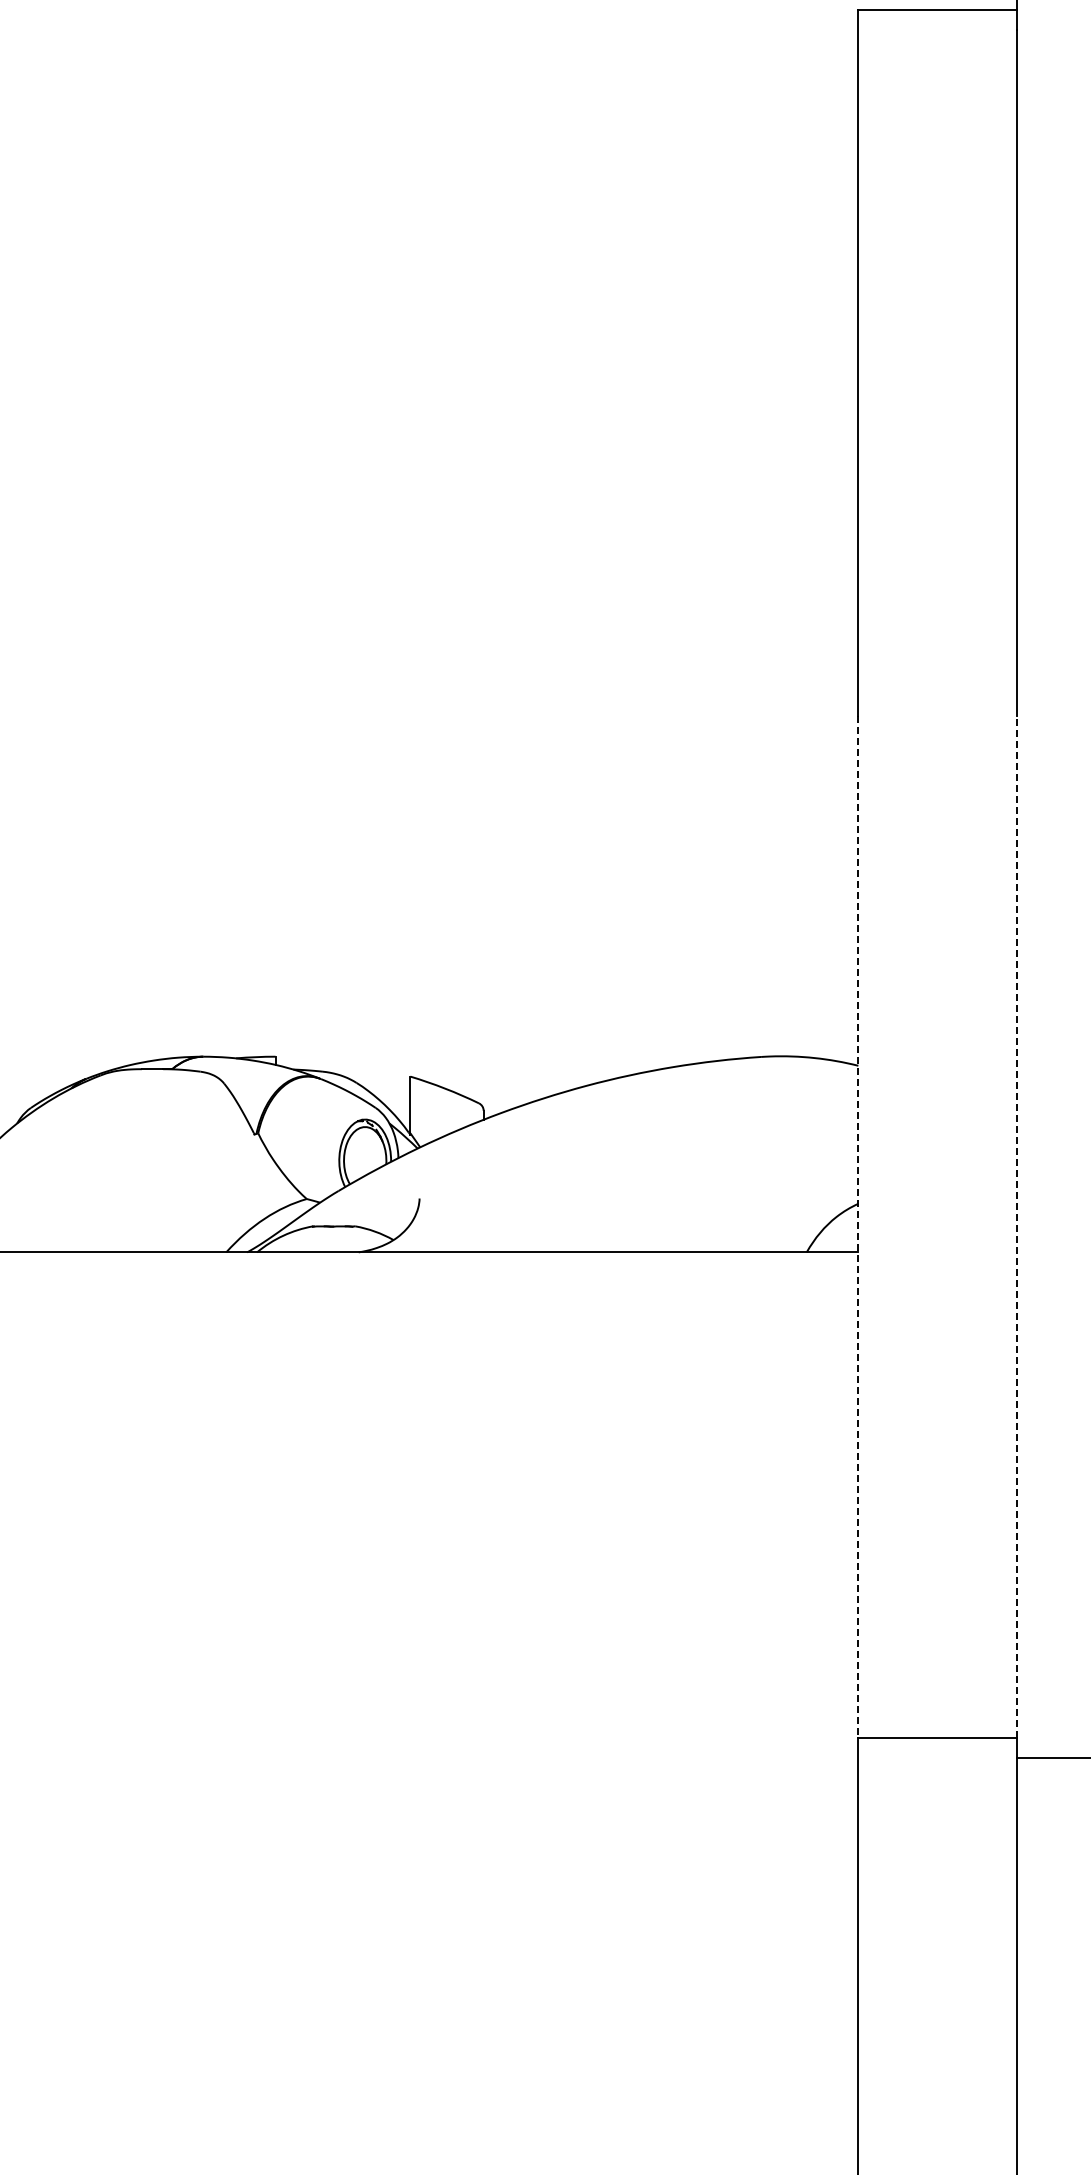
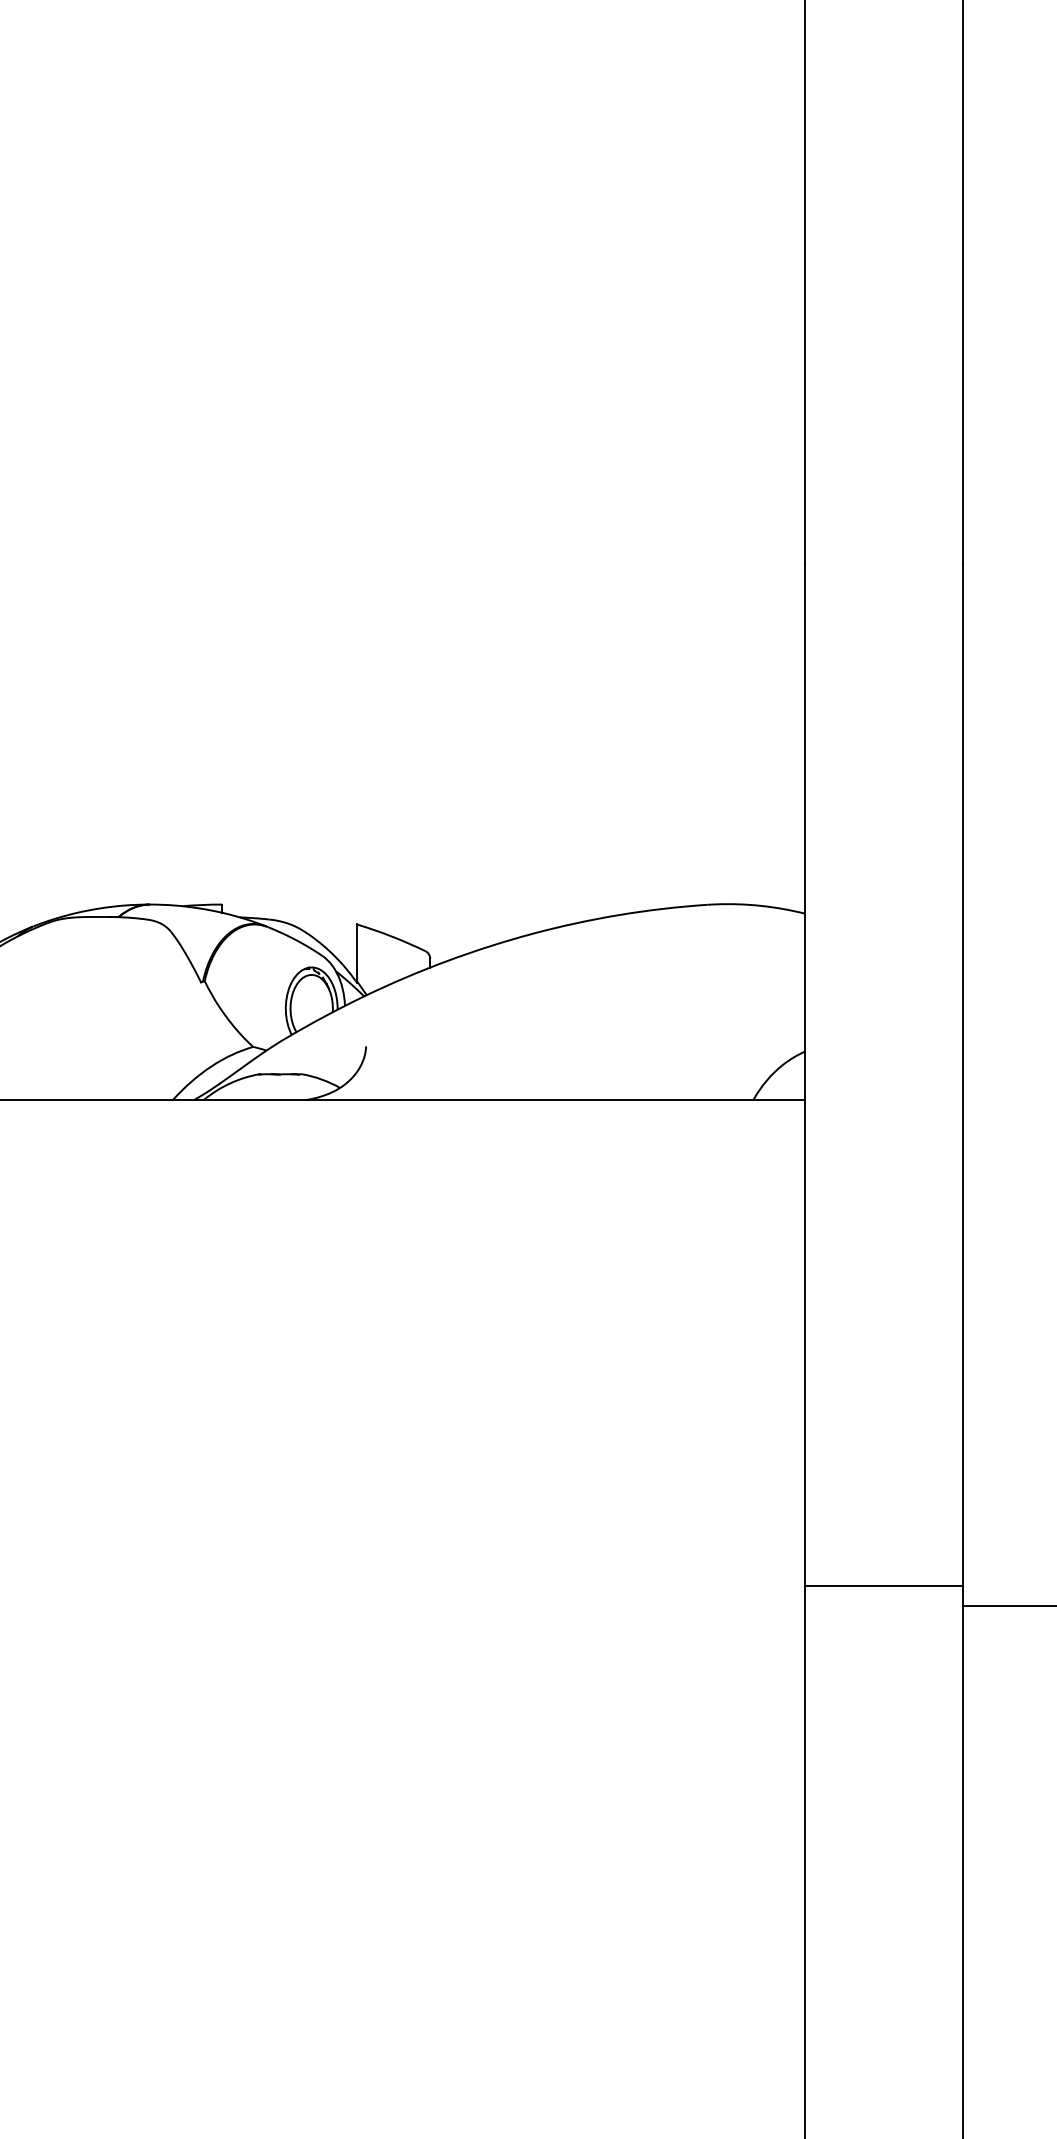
line: (1016, 1226) -> (963, 1074), dashed -> solid
line: (858, 1227) -> (805, 1075), dashed -> solid

